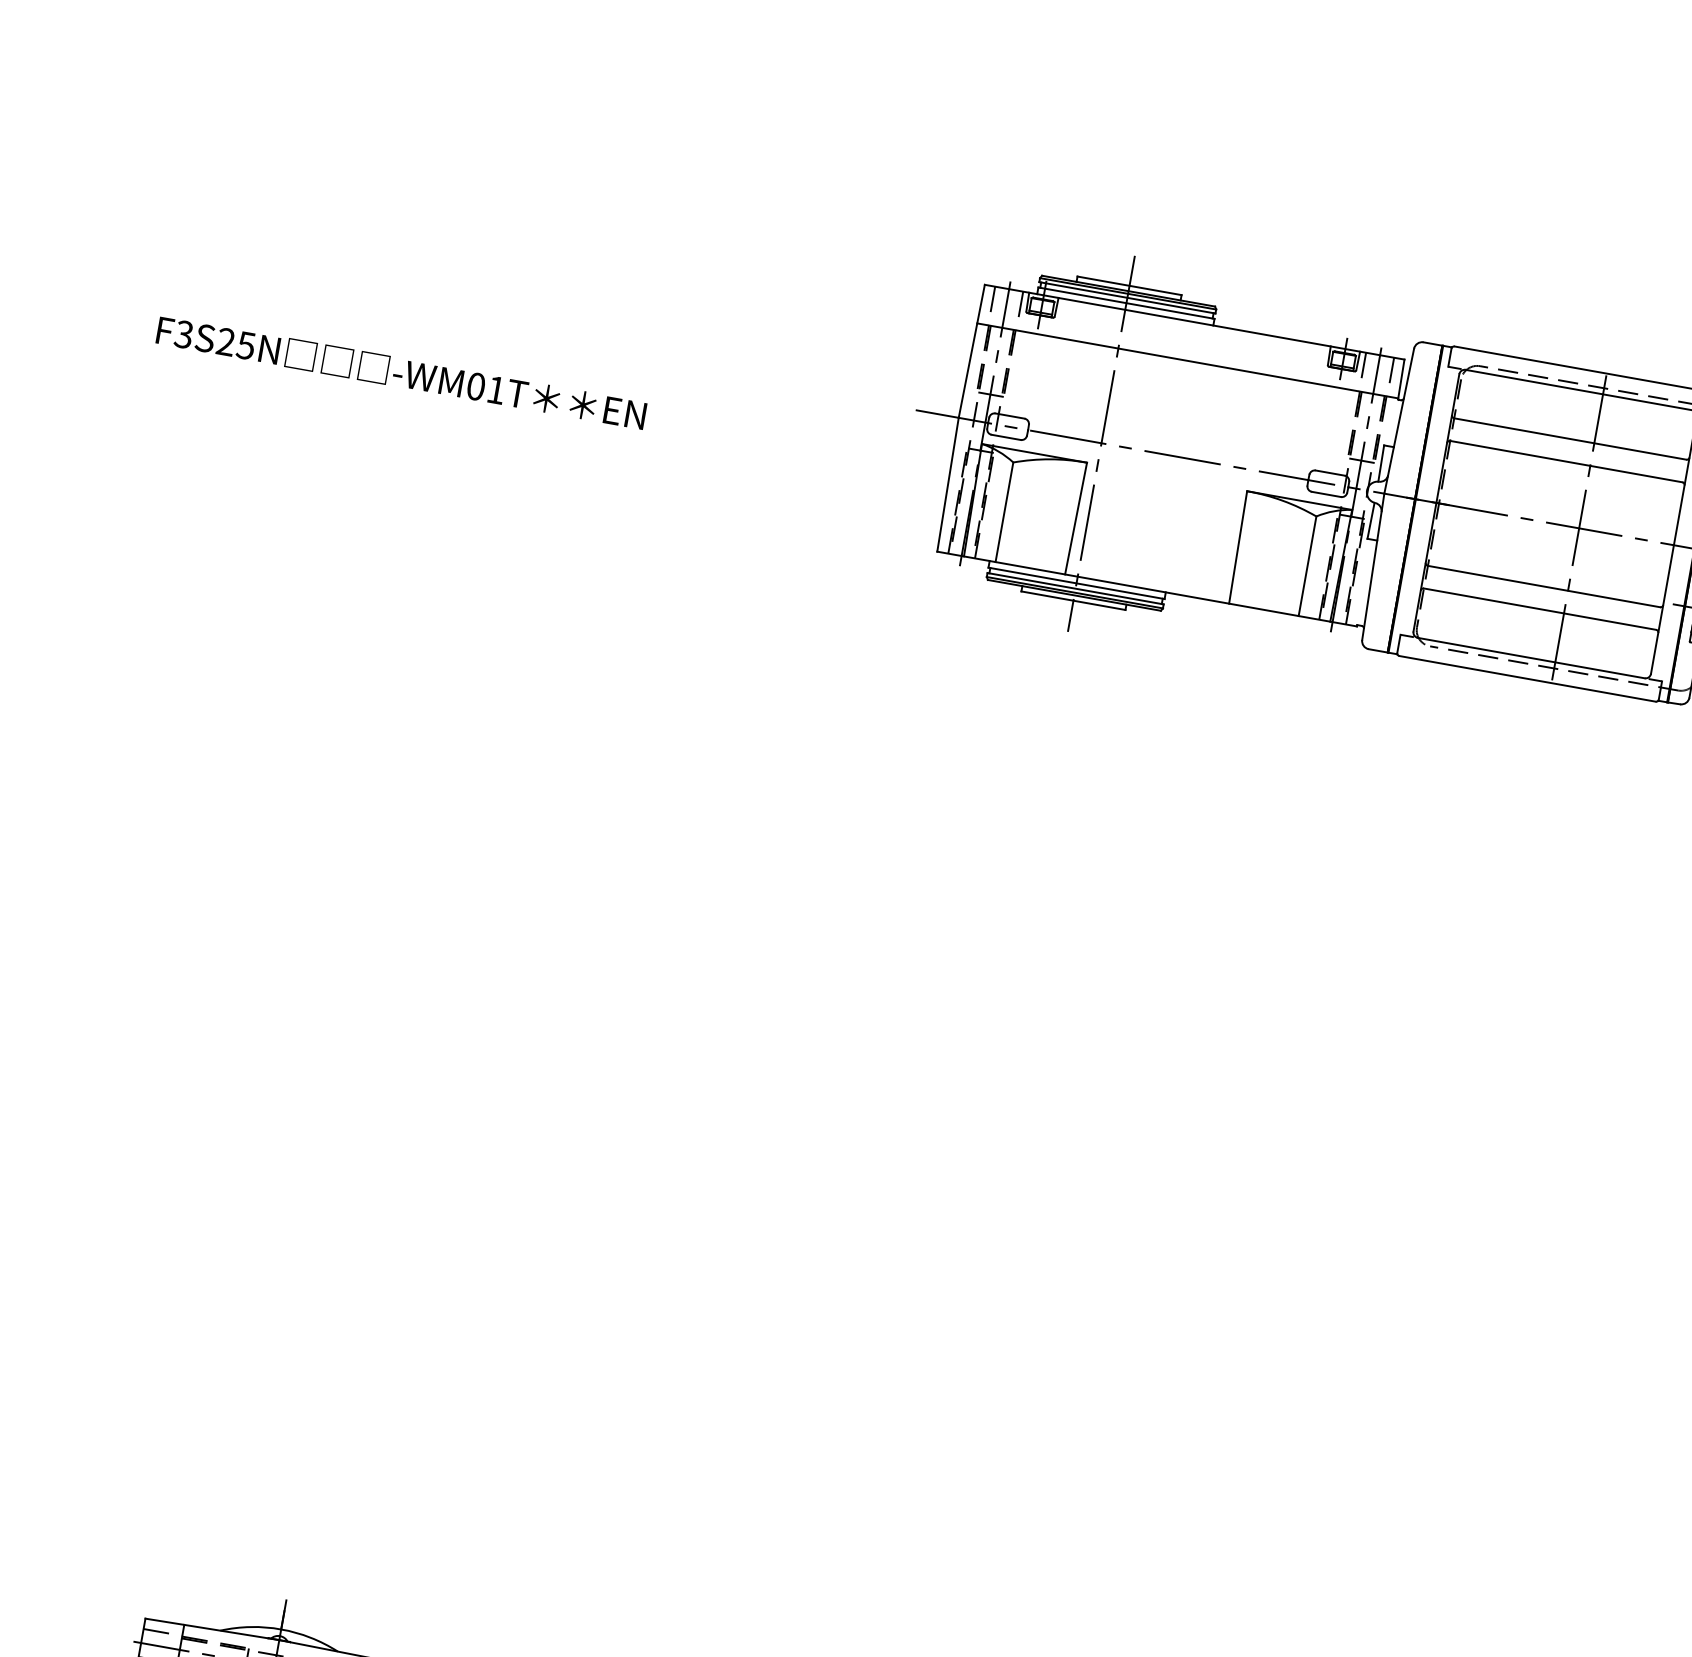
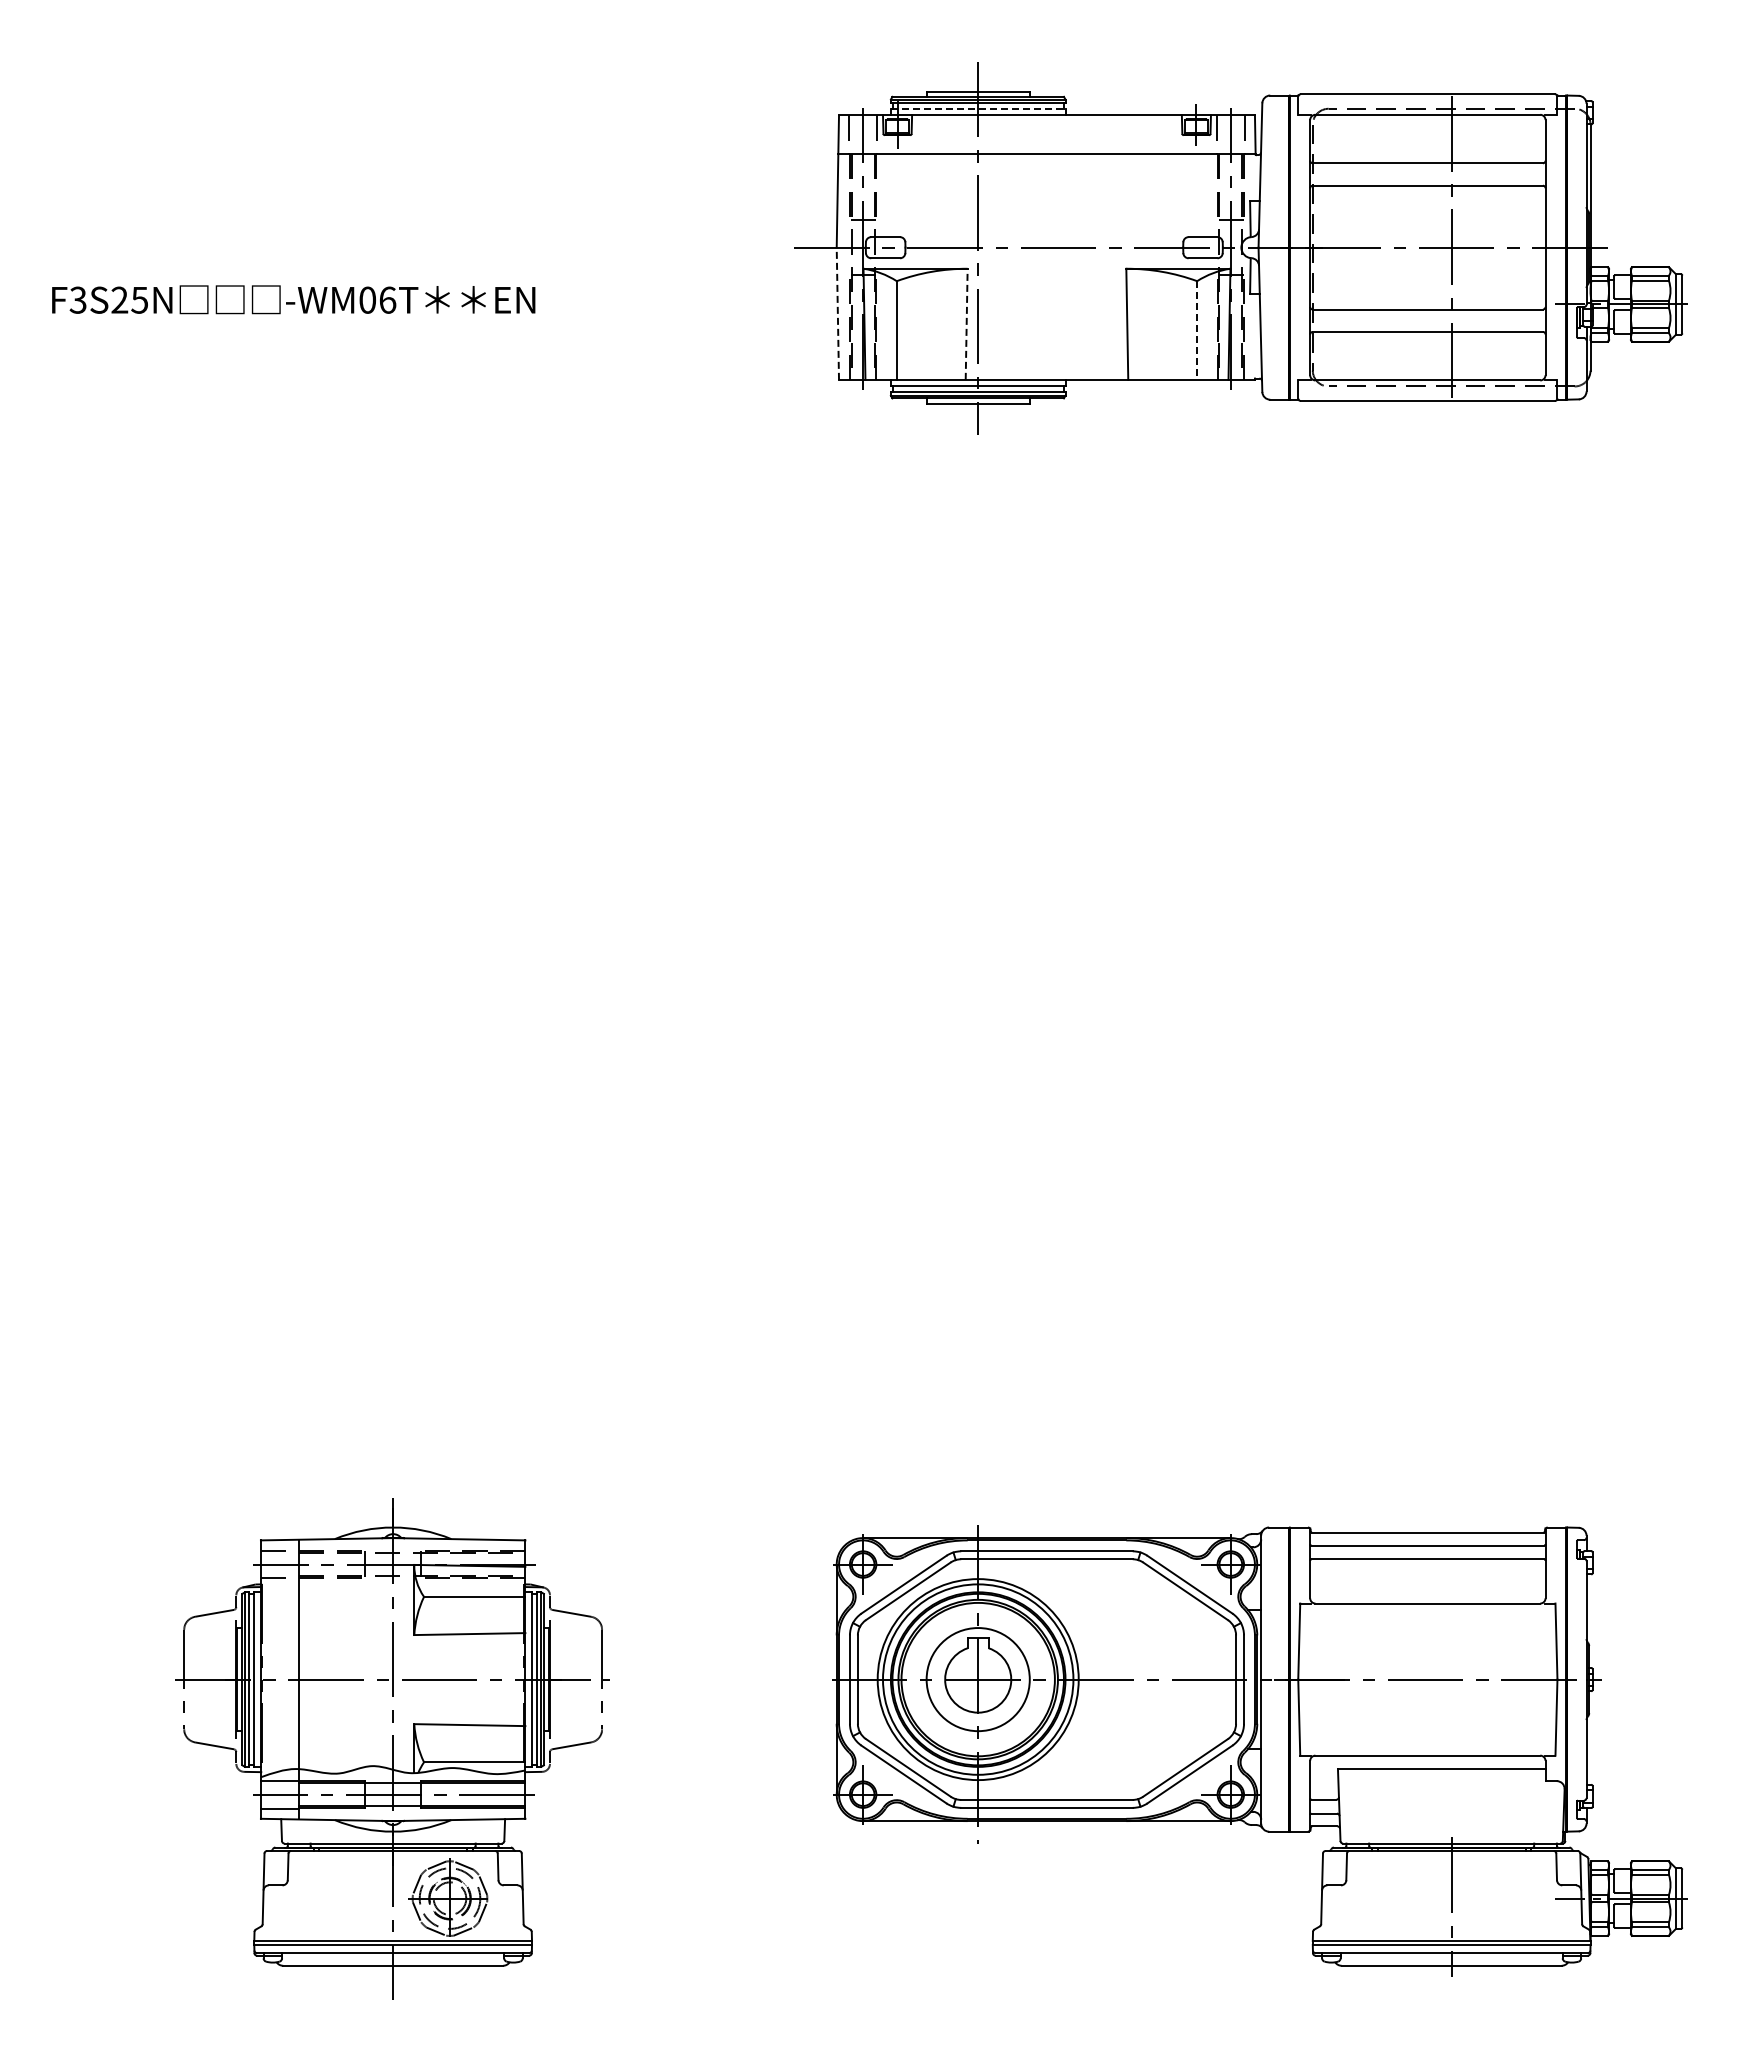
line: (1126, 302) -> (978, 108), solid -> dashed
text: (496, 389) -> (387, 299), -WM01T -> -WM06T
line: (947, 484) -> (837, 313), solid -> dashed
line: (1075, 518) -> (966, 324), solid -> dashed
line: (1307, 567) -> (1197, 331), solid -> dashed

